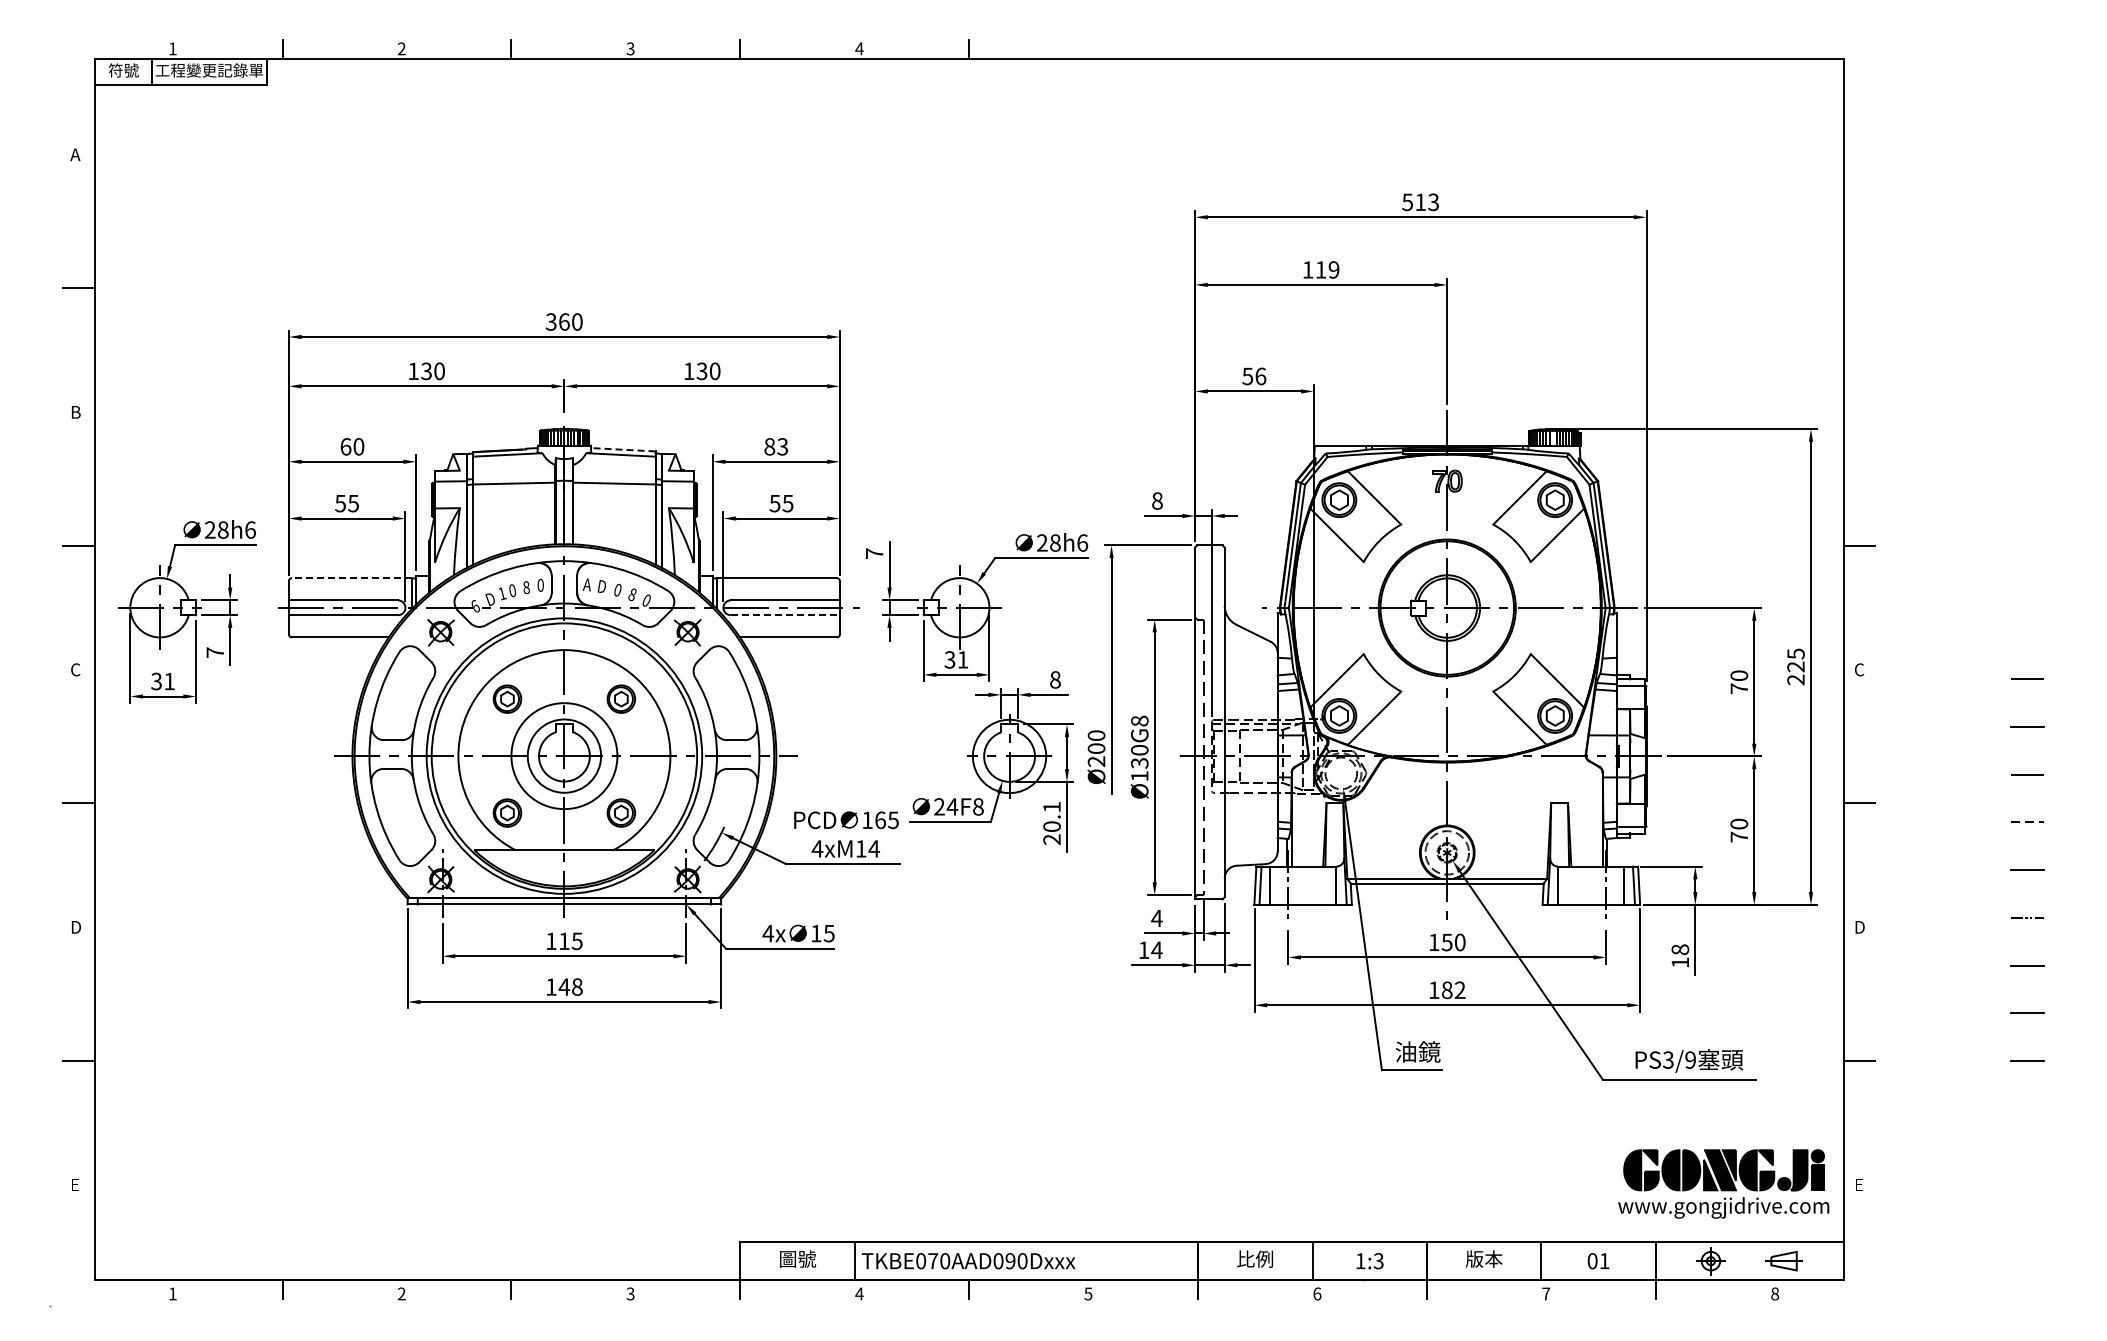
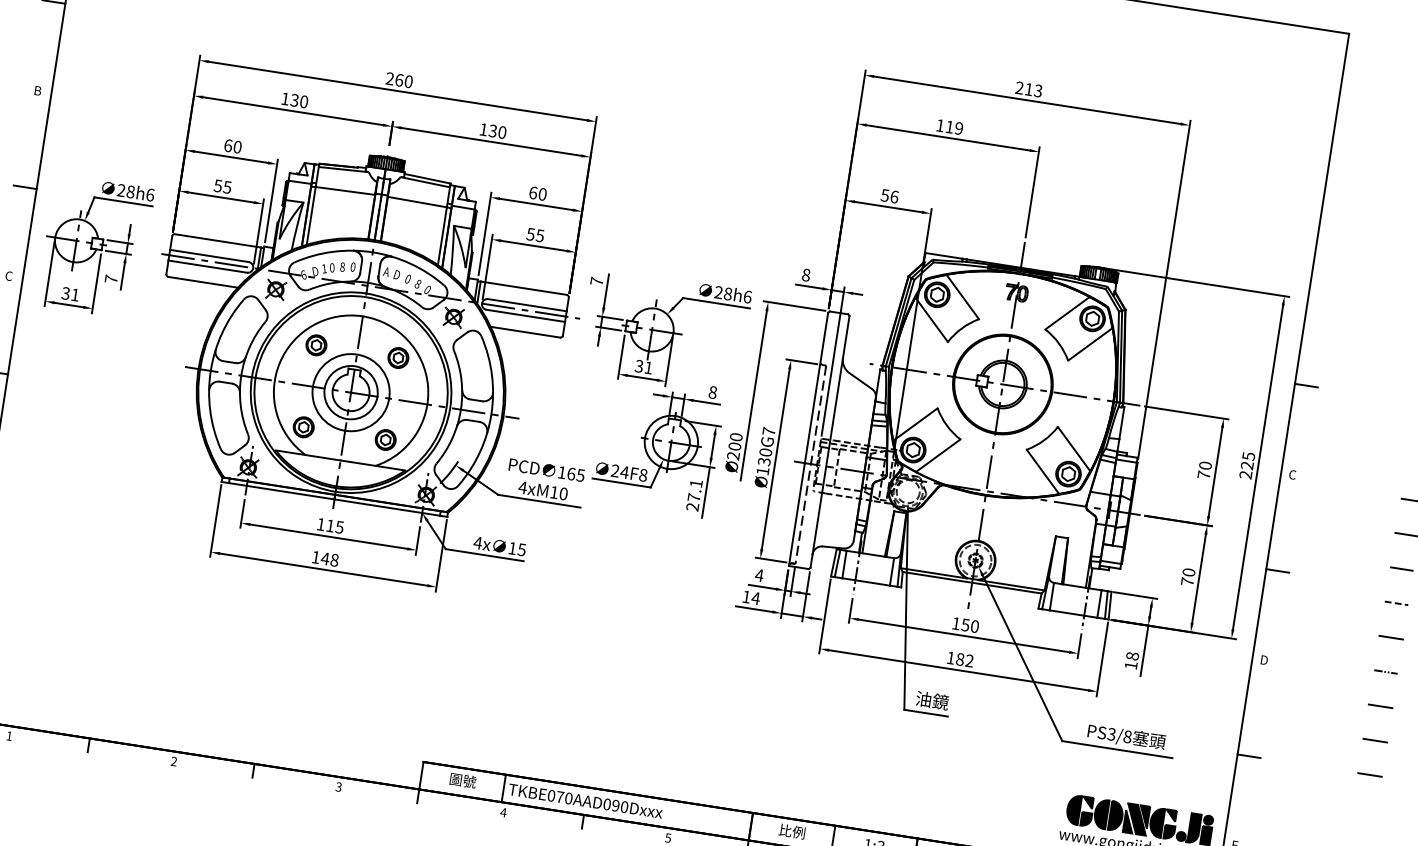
text: (1407, 202) -> (1019, 88), 513 -> 213
text: (550, 321) -> (389, 78), 360 -> 260
text: (776, 446) -> (538, 193), 83 -> 60
line: (622, 449) -> (427, 178), dashed -> solid
line: (351, 578) -> (217, 241), dashed -> solid
line: (785, 615) -> (525, 316), dashed -> solid
text: (1139, 720) -> (768, 431), Ø130G8 -> Ø130G7
text: (1051, 826) -> (693, 497), 20.1 -> 27.1
text: (873, 848) -> (563, 493), 4xM14 -> 4xM10
text: (1690, 1059) -> (1127, 736), PS3/9 -> PS3/8

